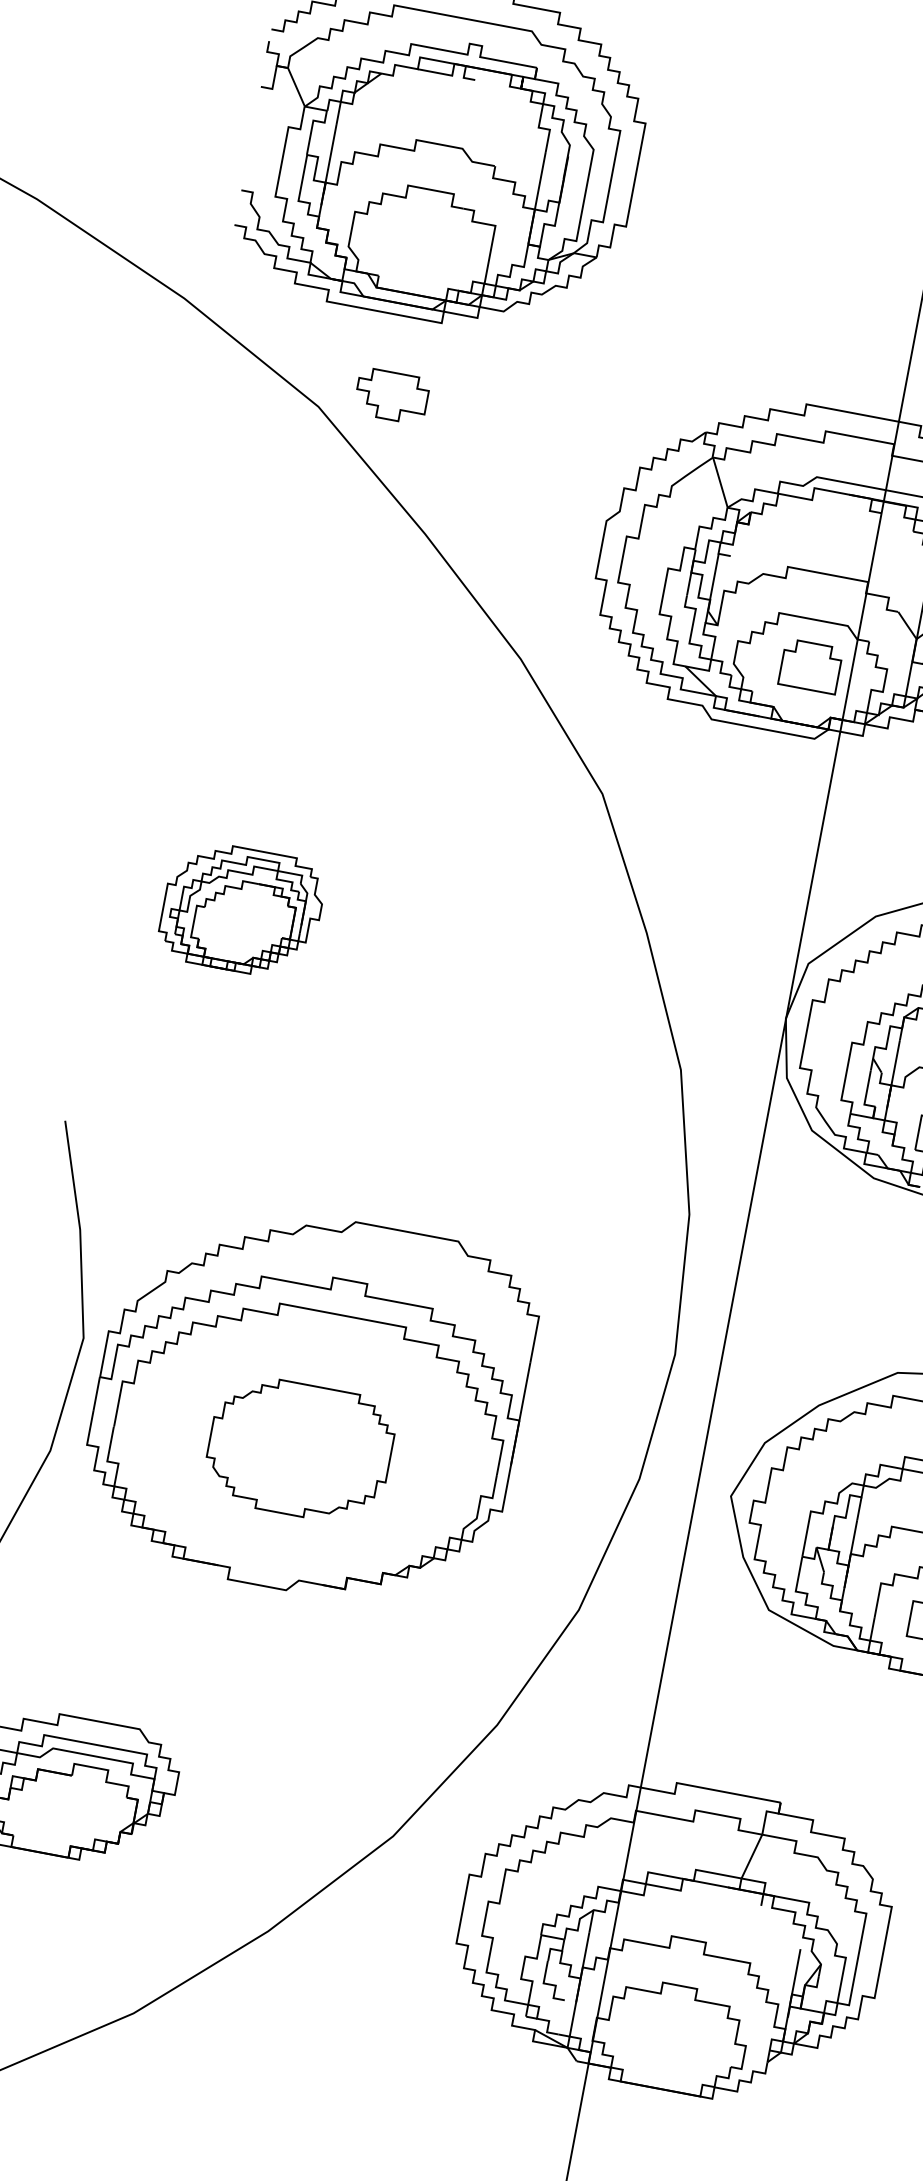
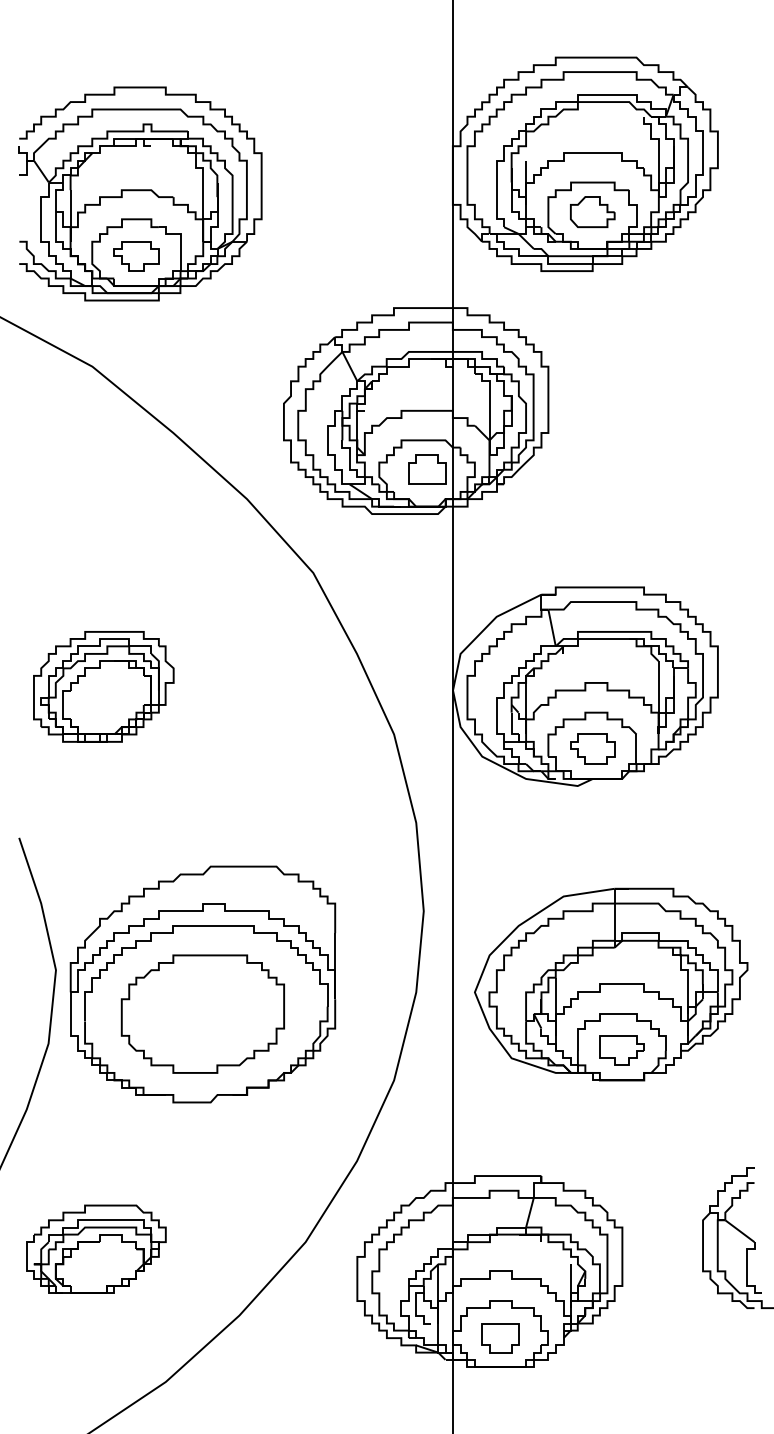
part: (391, 396) -> (136, 256), moved
part: (241, 909) -> (103, 686), size x1.43
part: (299, 1448) -> (202, 1013), size x1.43
part: (668, 2044) -> (500, 1338), added

